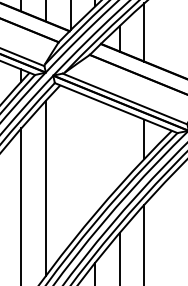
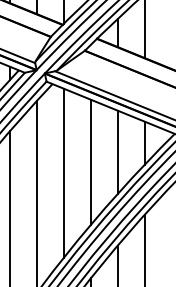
line: (119, 147) -> (117, 152), added
line: (95, 156) -> (91, 162), added
line: (70, 166) -> (63, 173), added

